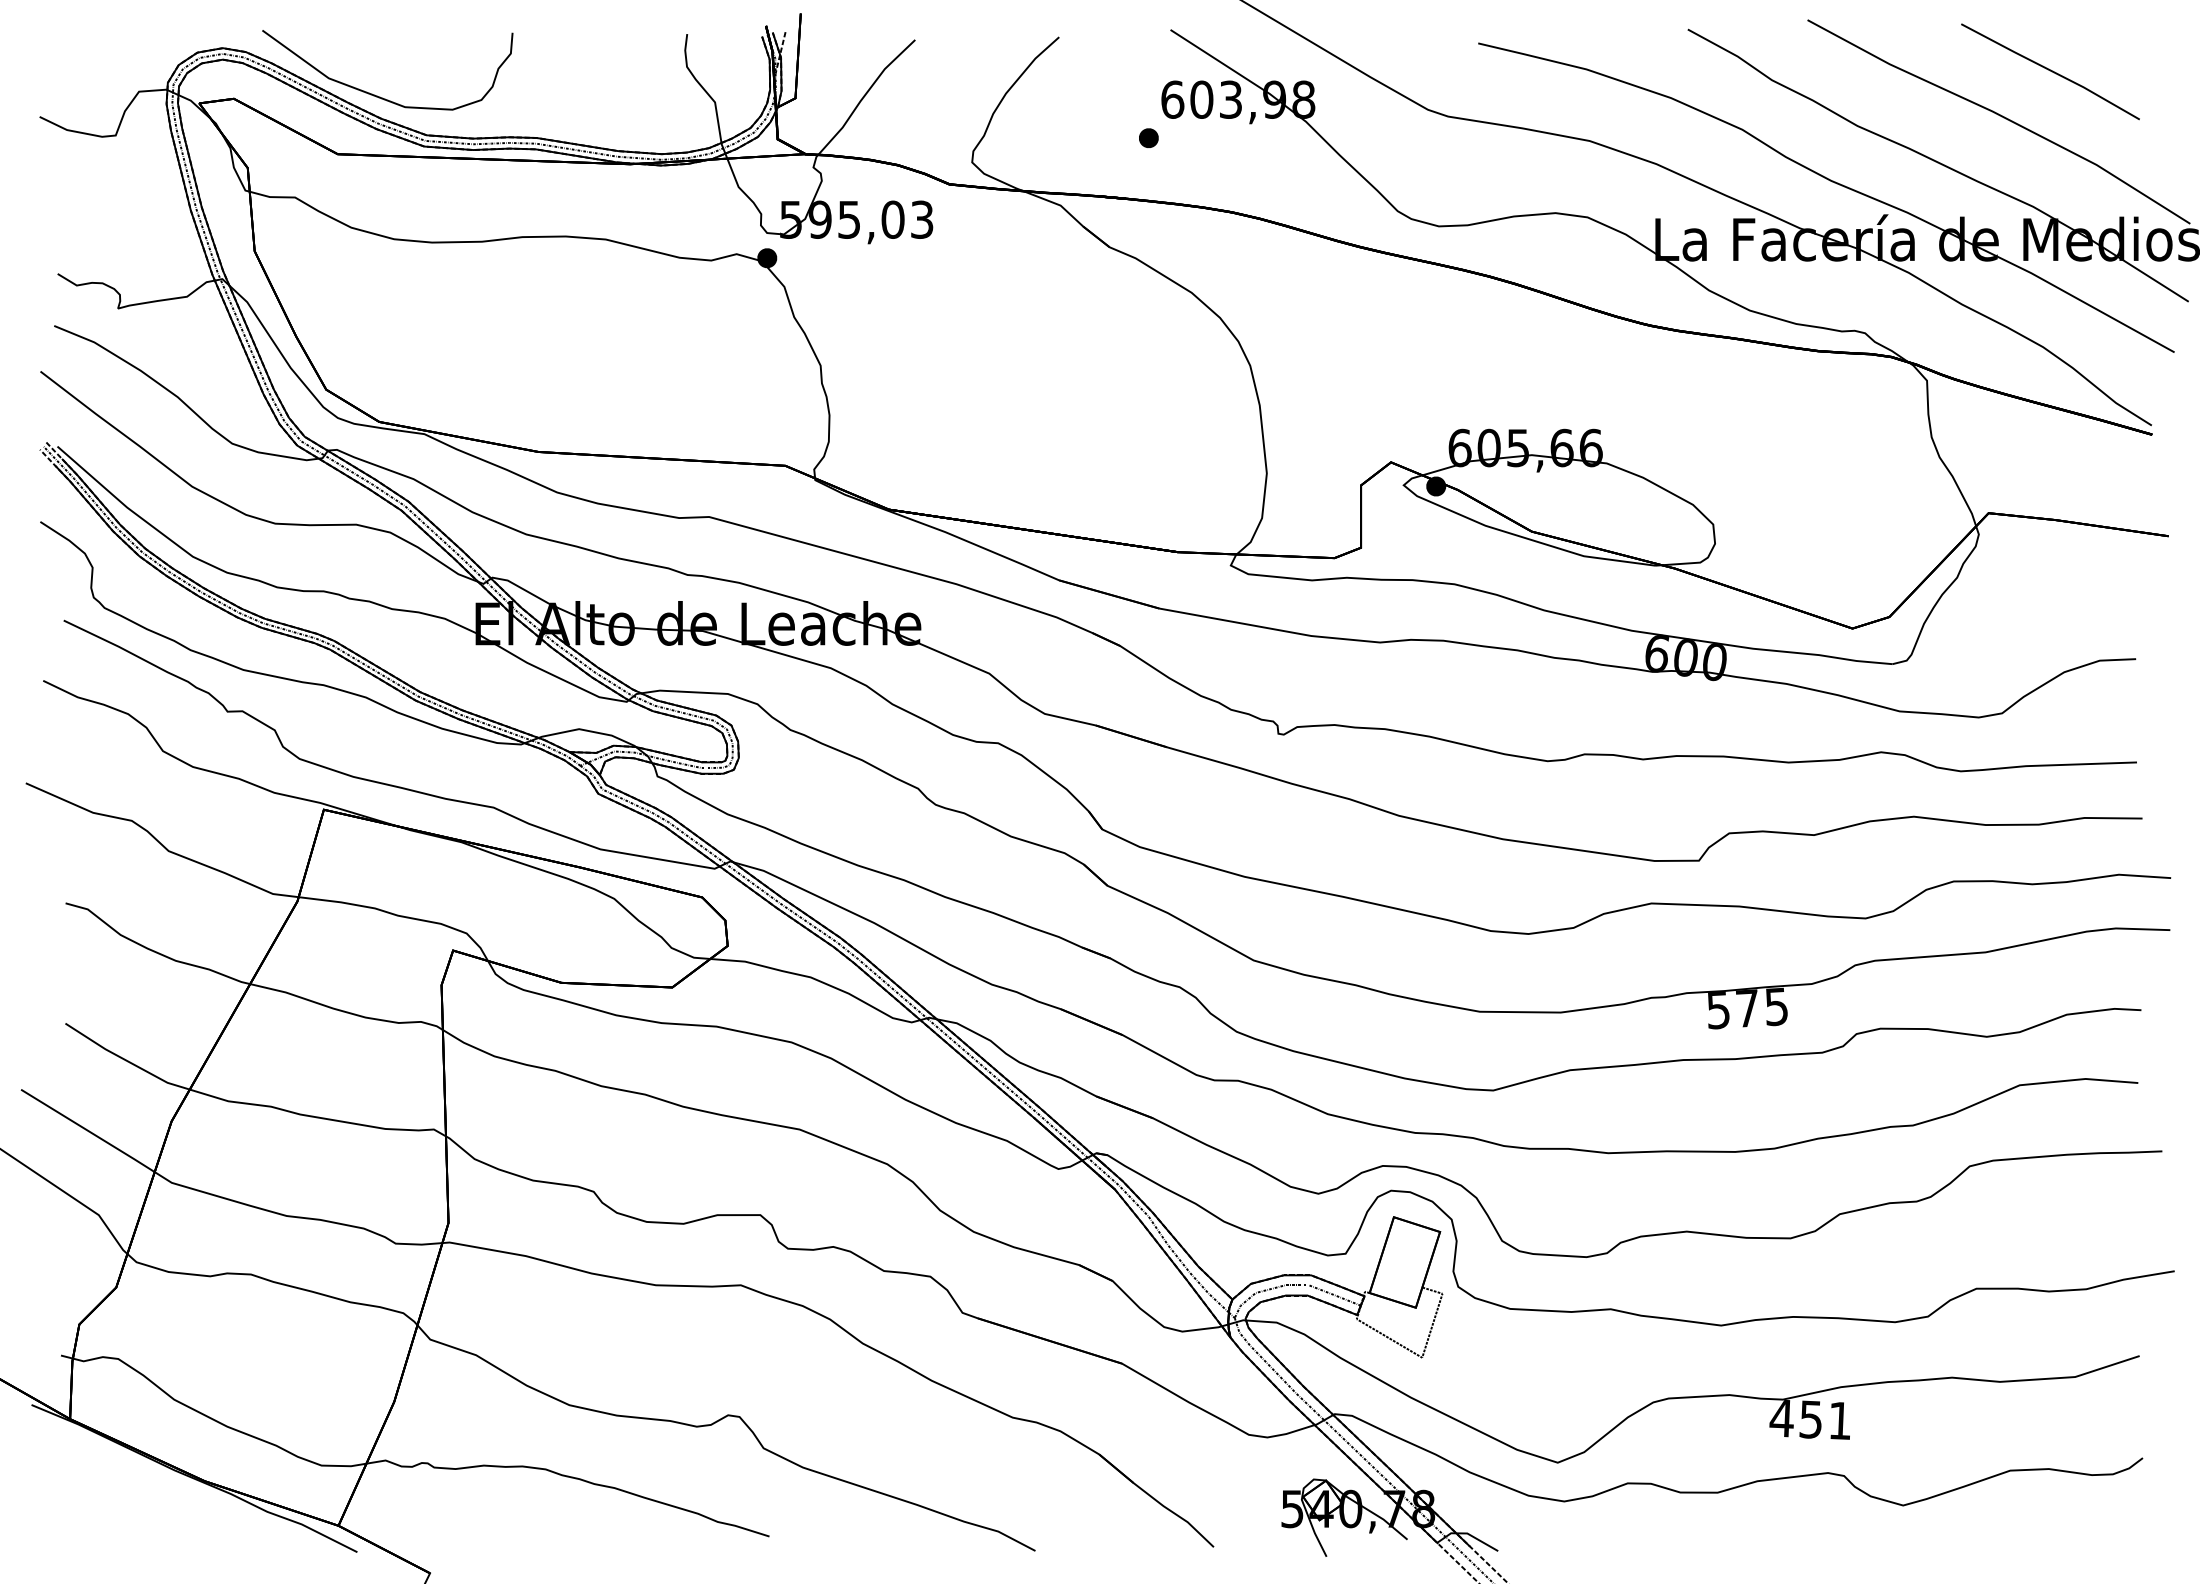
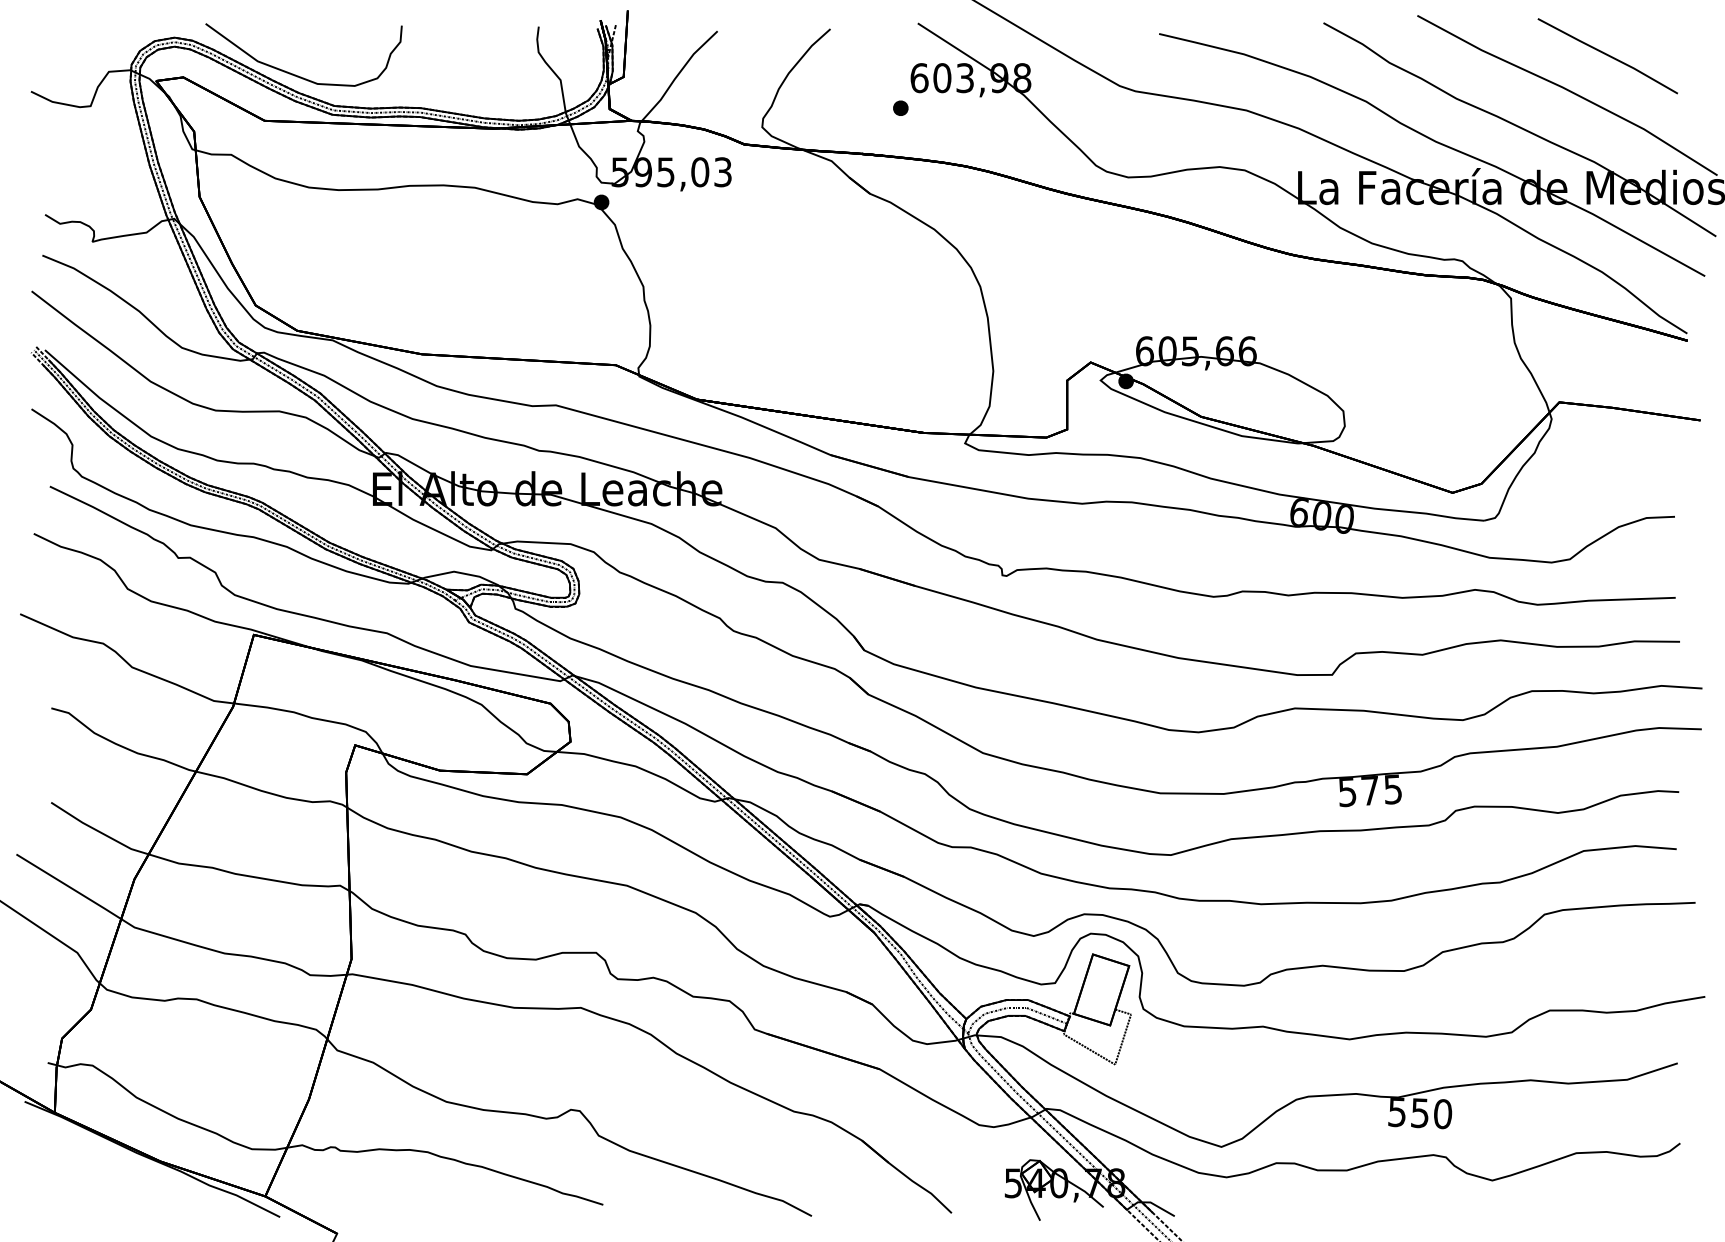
text: (1810, 1420) -> (1419, 1113), 451 -> 550

